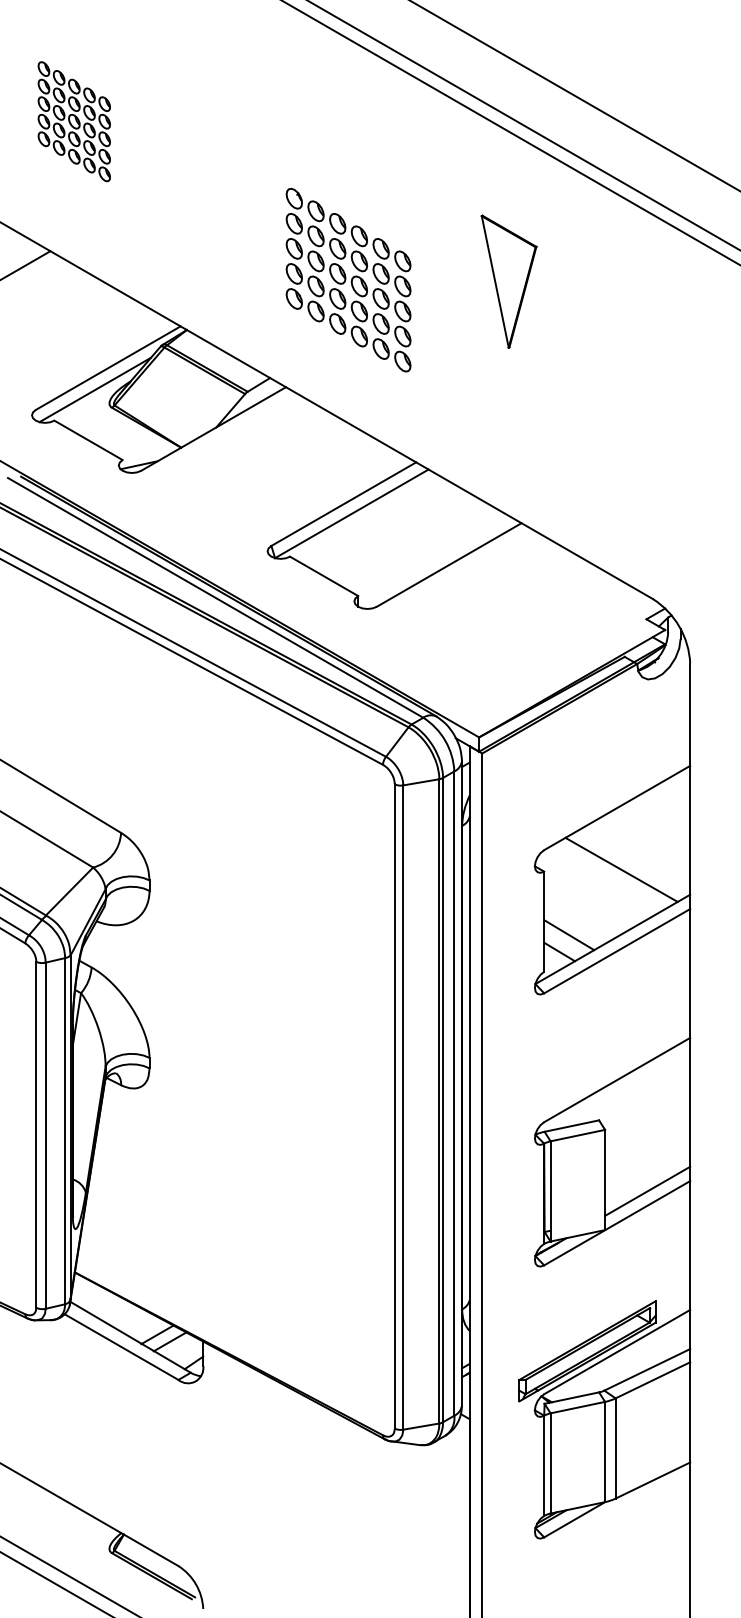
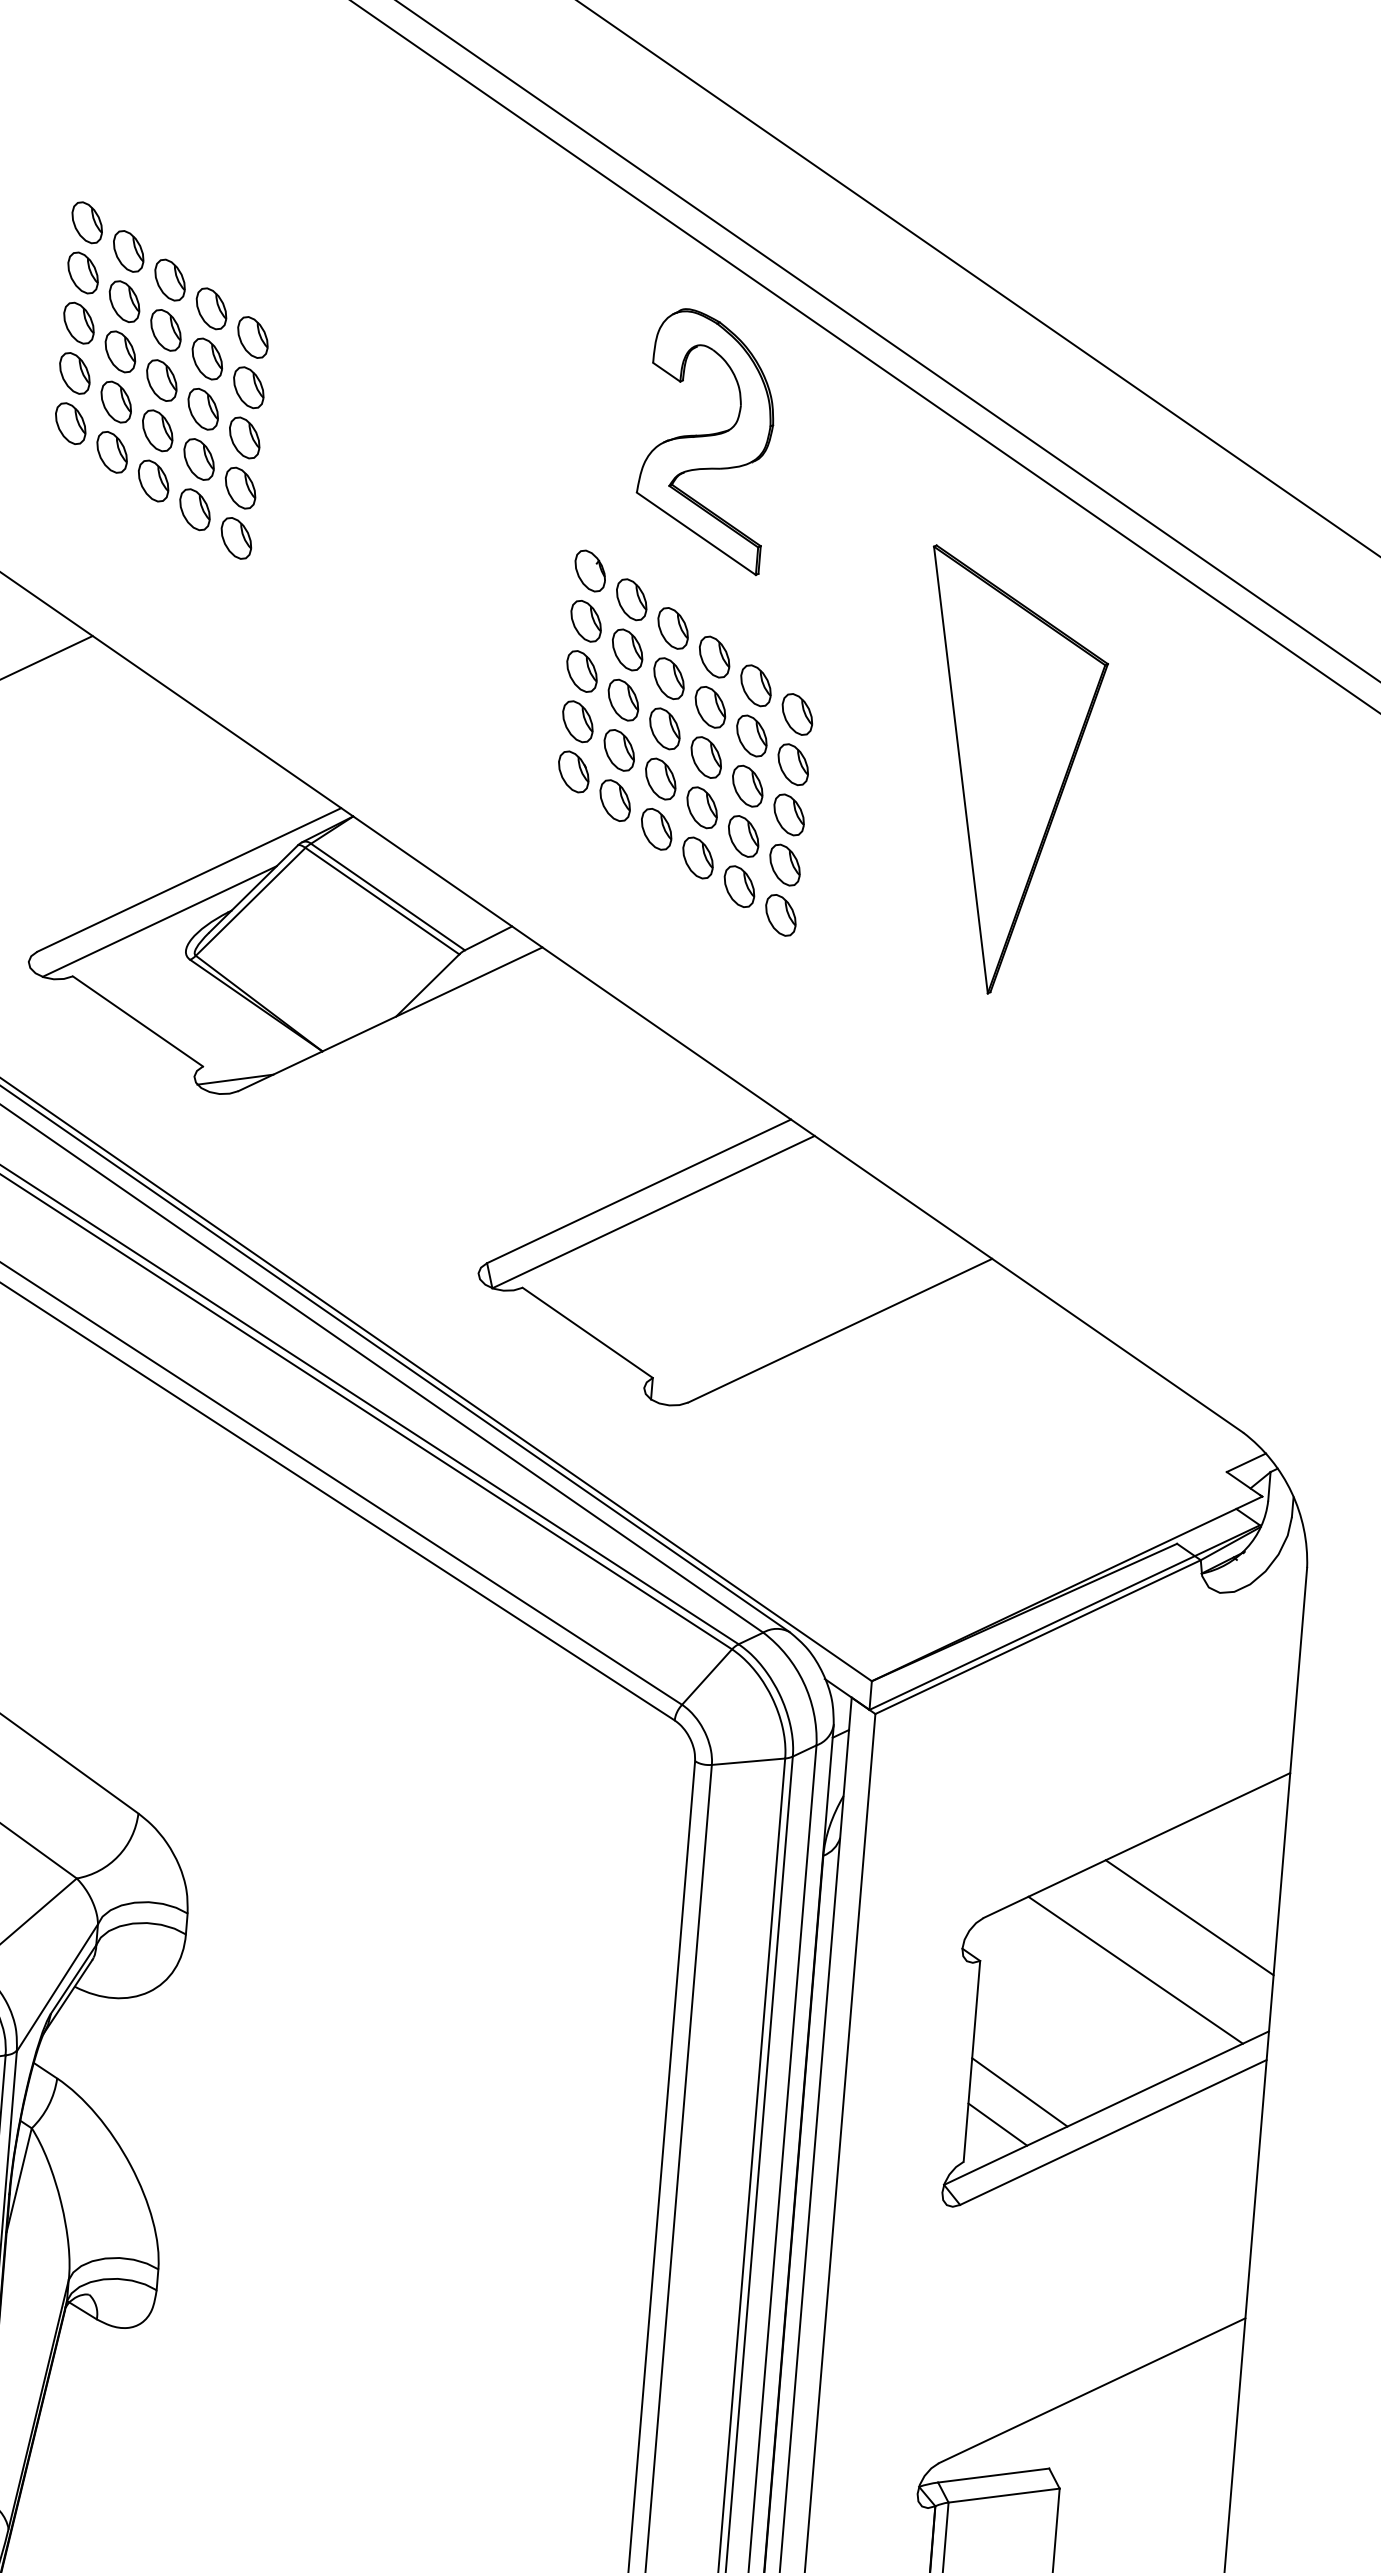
part: (74, 121) -> (162, 379), size x1.43
part: (346, 129) -> (706, 440), added
part: (508, 281) -> (1005, 772), size x1.67
line: (646, 841) -> (1190, 1917), added

